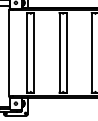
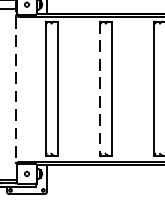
line: (59, 52) -> (100, 88), solid -> dashed
line: (9, 53) -> (16, 89), solid -> dashed

